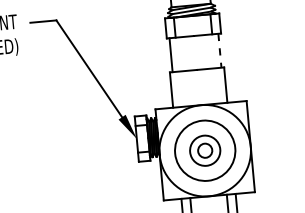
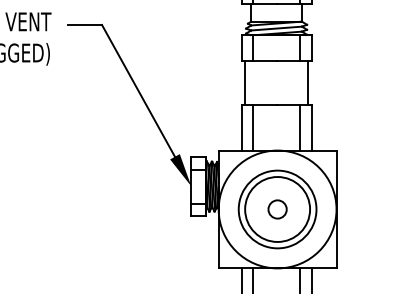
line: (220, 50) -> (308, 82), dashed -> solid
line: (217, 85) -> (300, 127), added
line: (180, 89) -> (252, 127), added
circle: (205, 150) -> (277, 209), size x1.67

